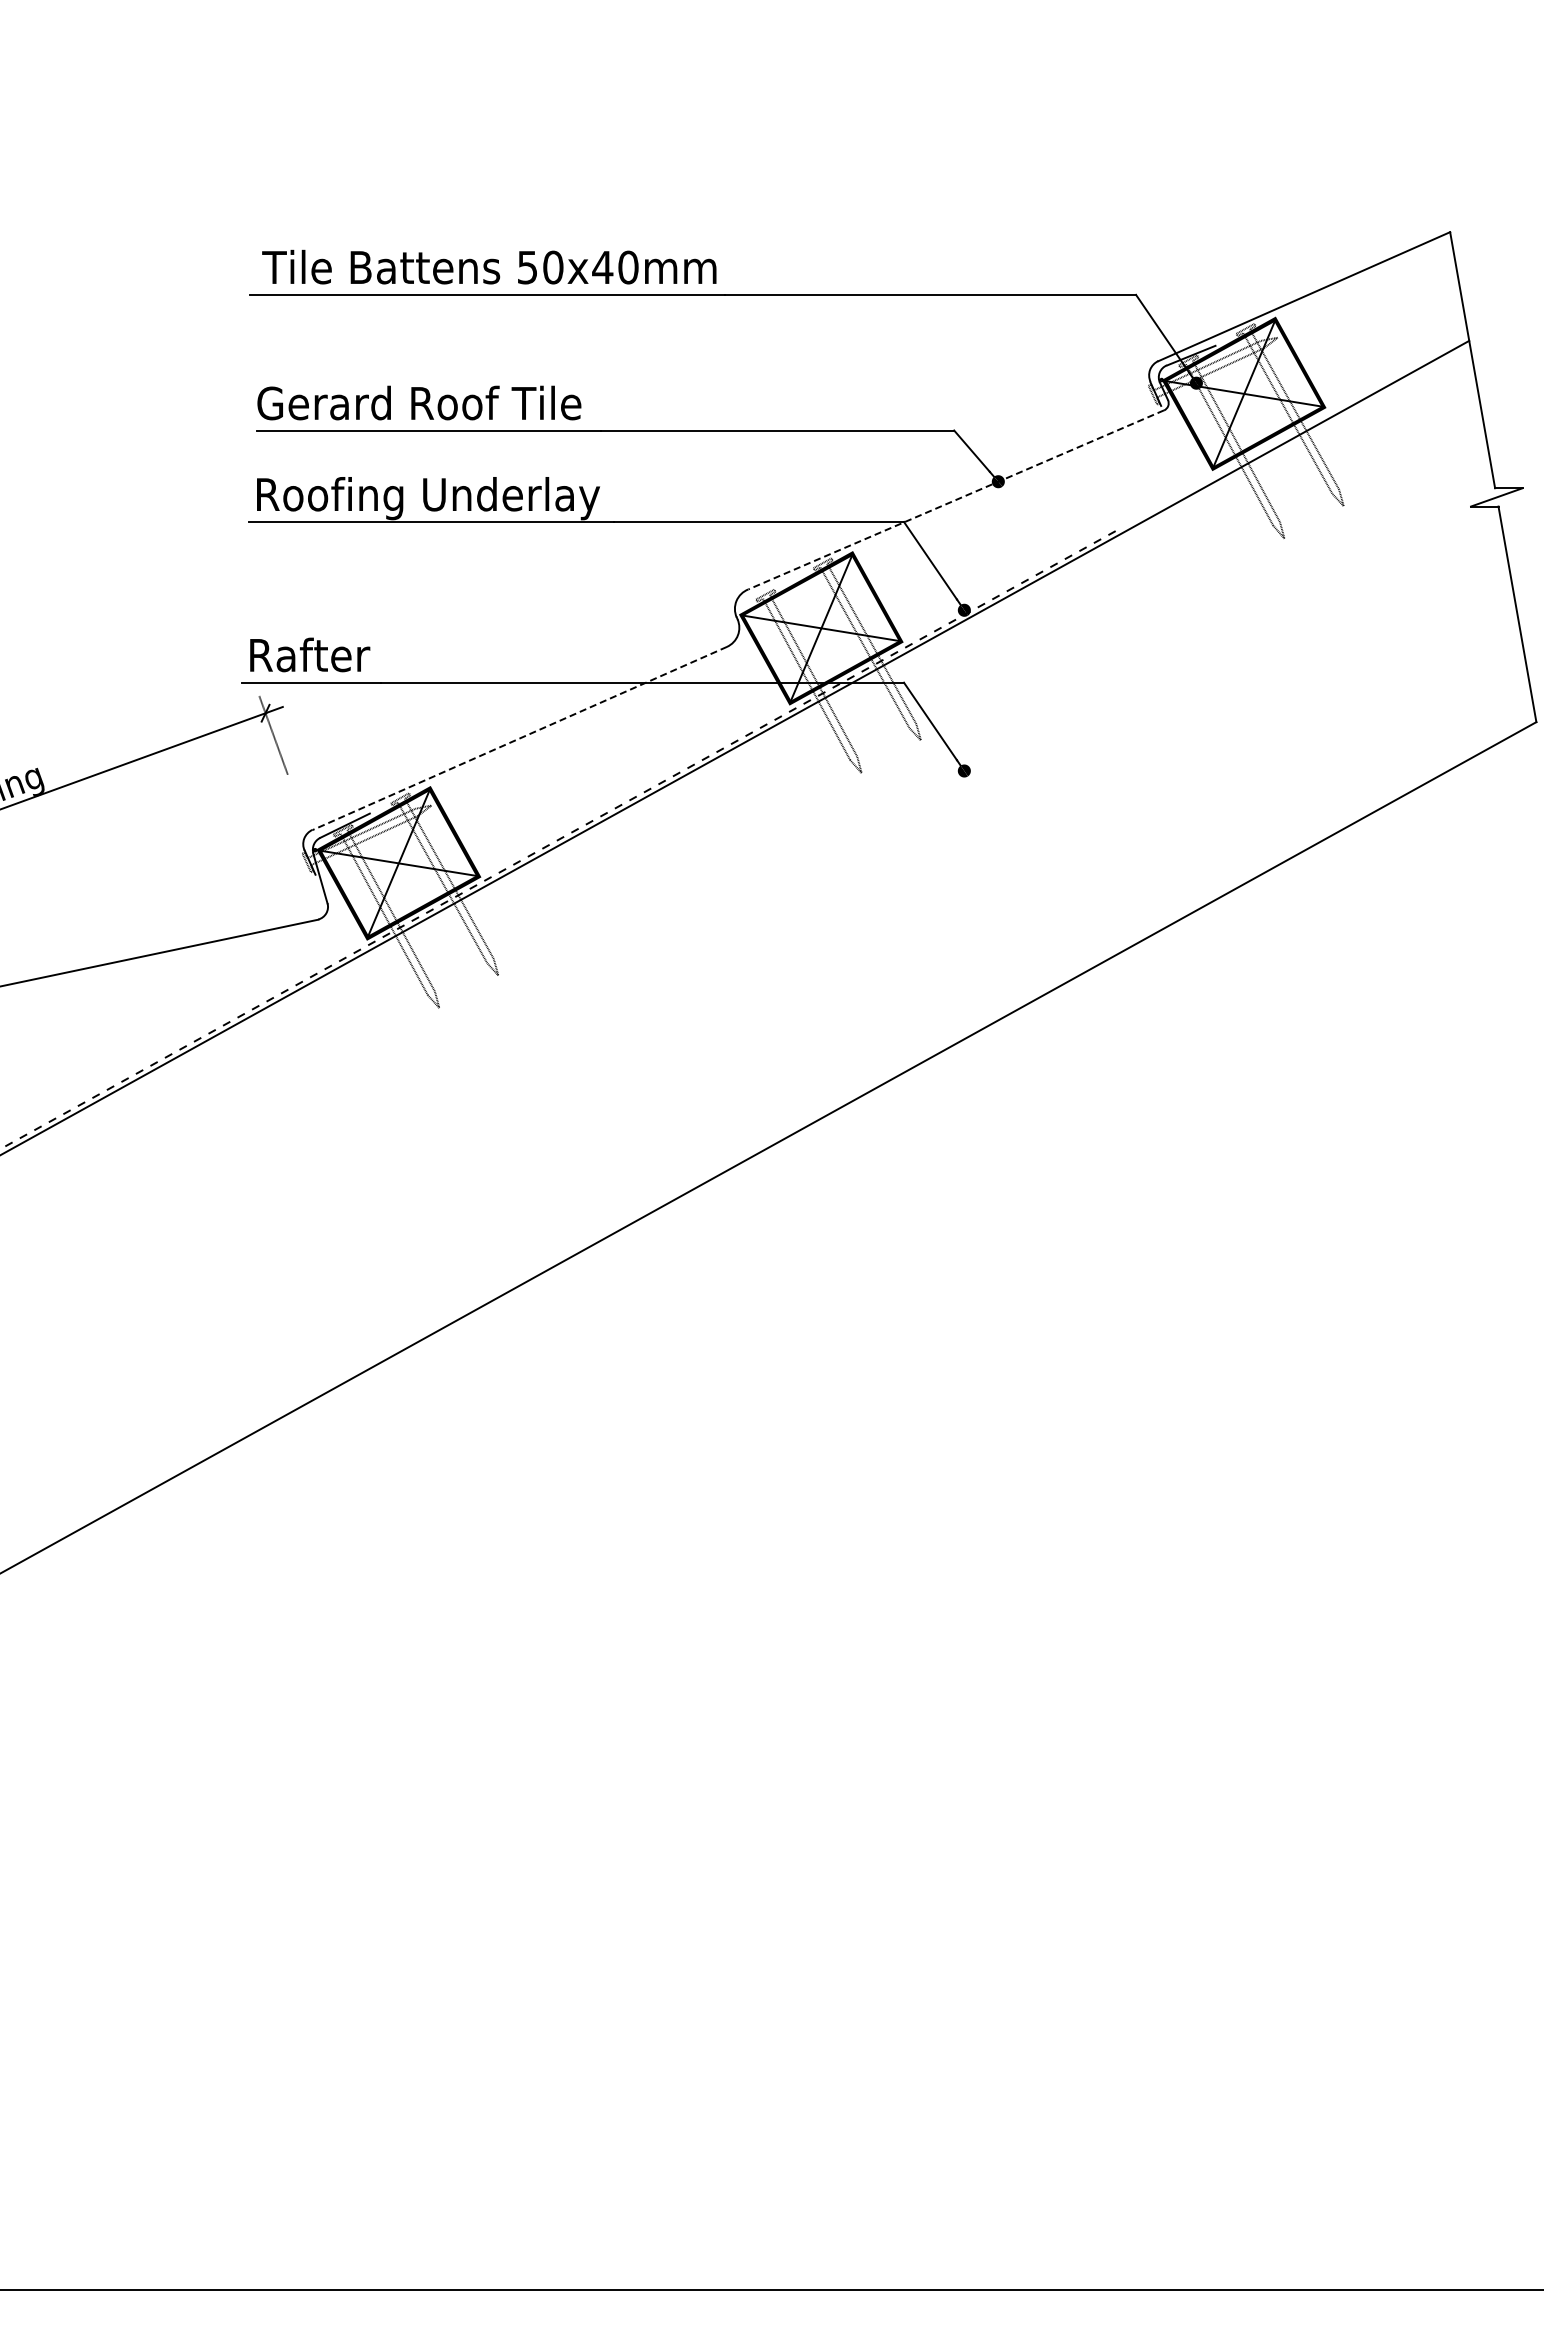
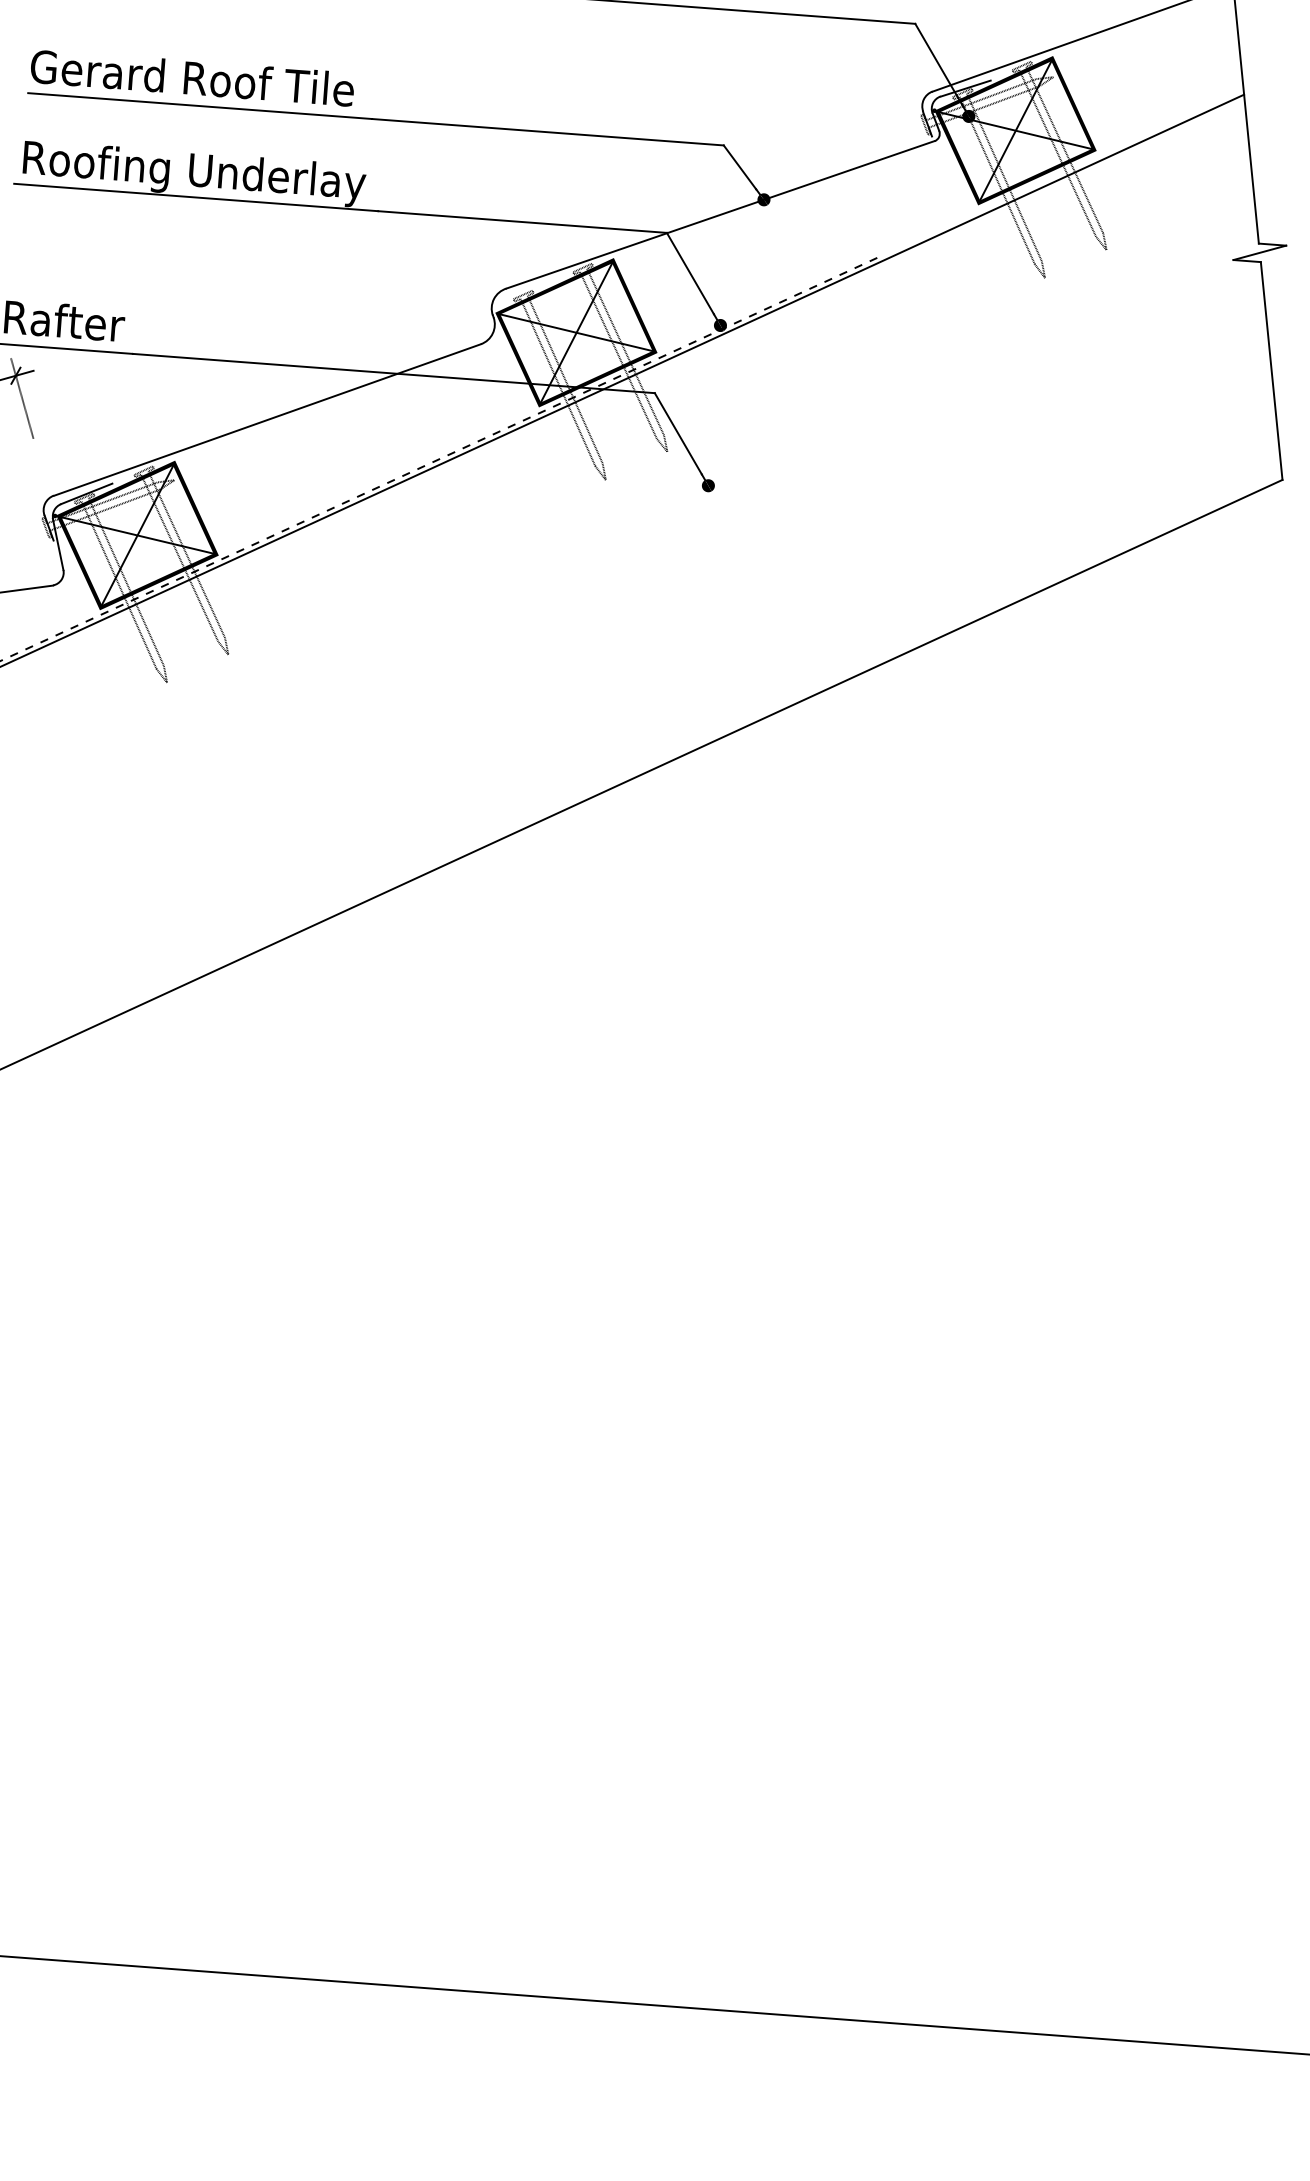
line: (955, 500) -> (719, 215), dashed -> solid
line: (519, 738) -> (267, 419), dashed -> solid

